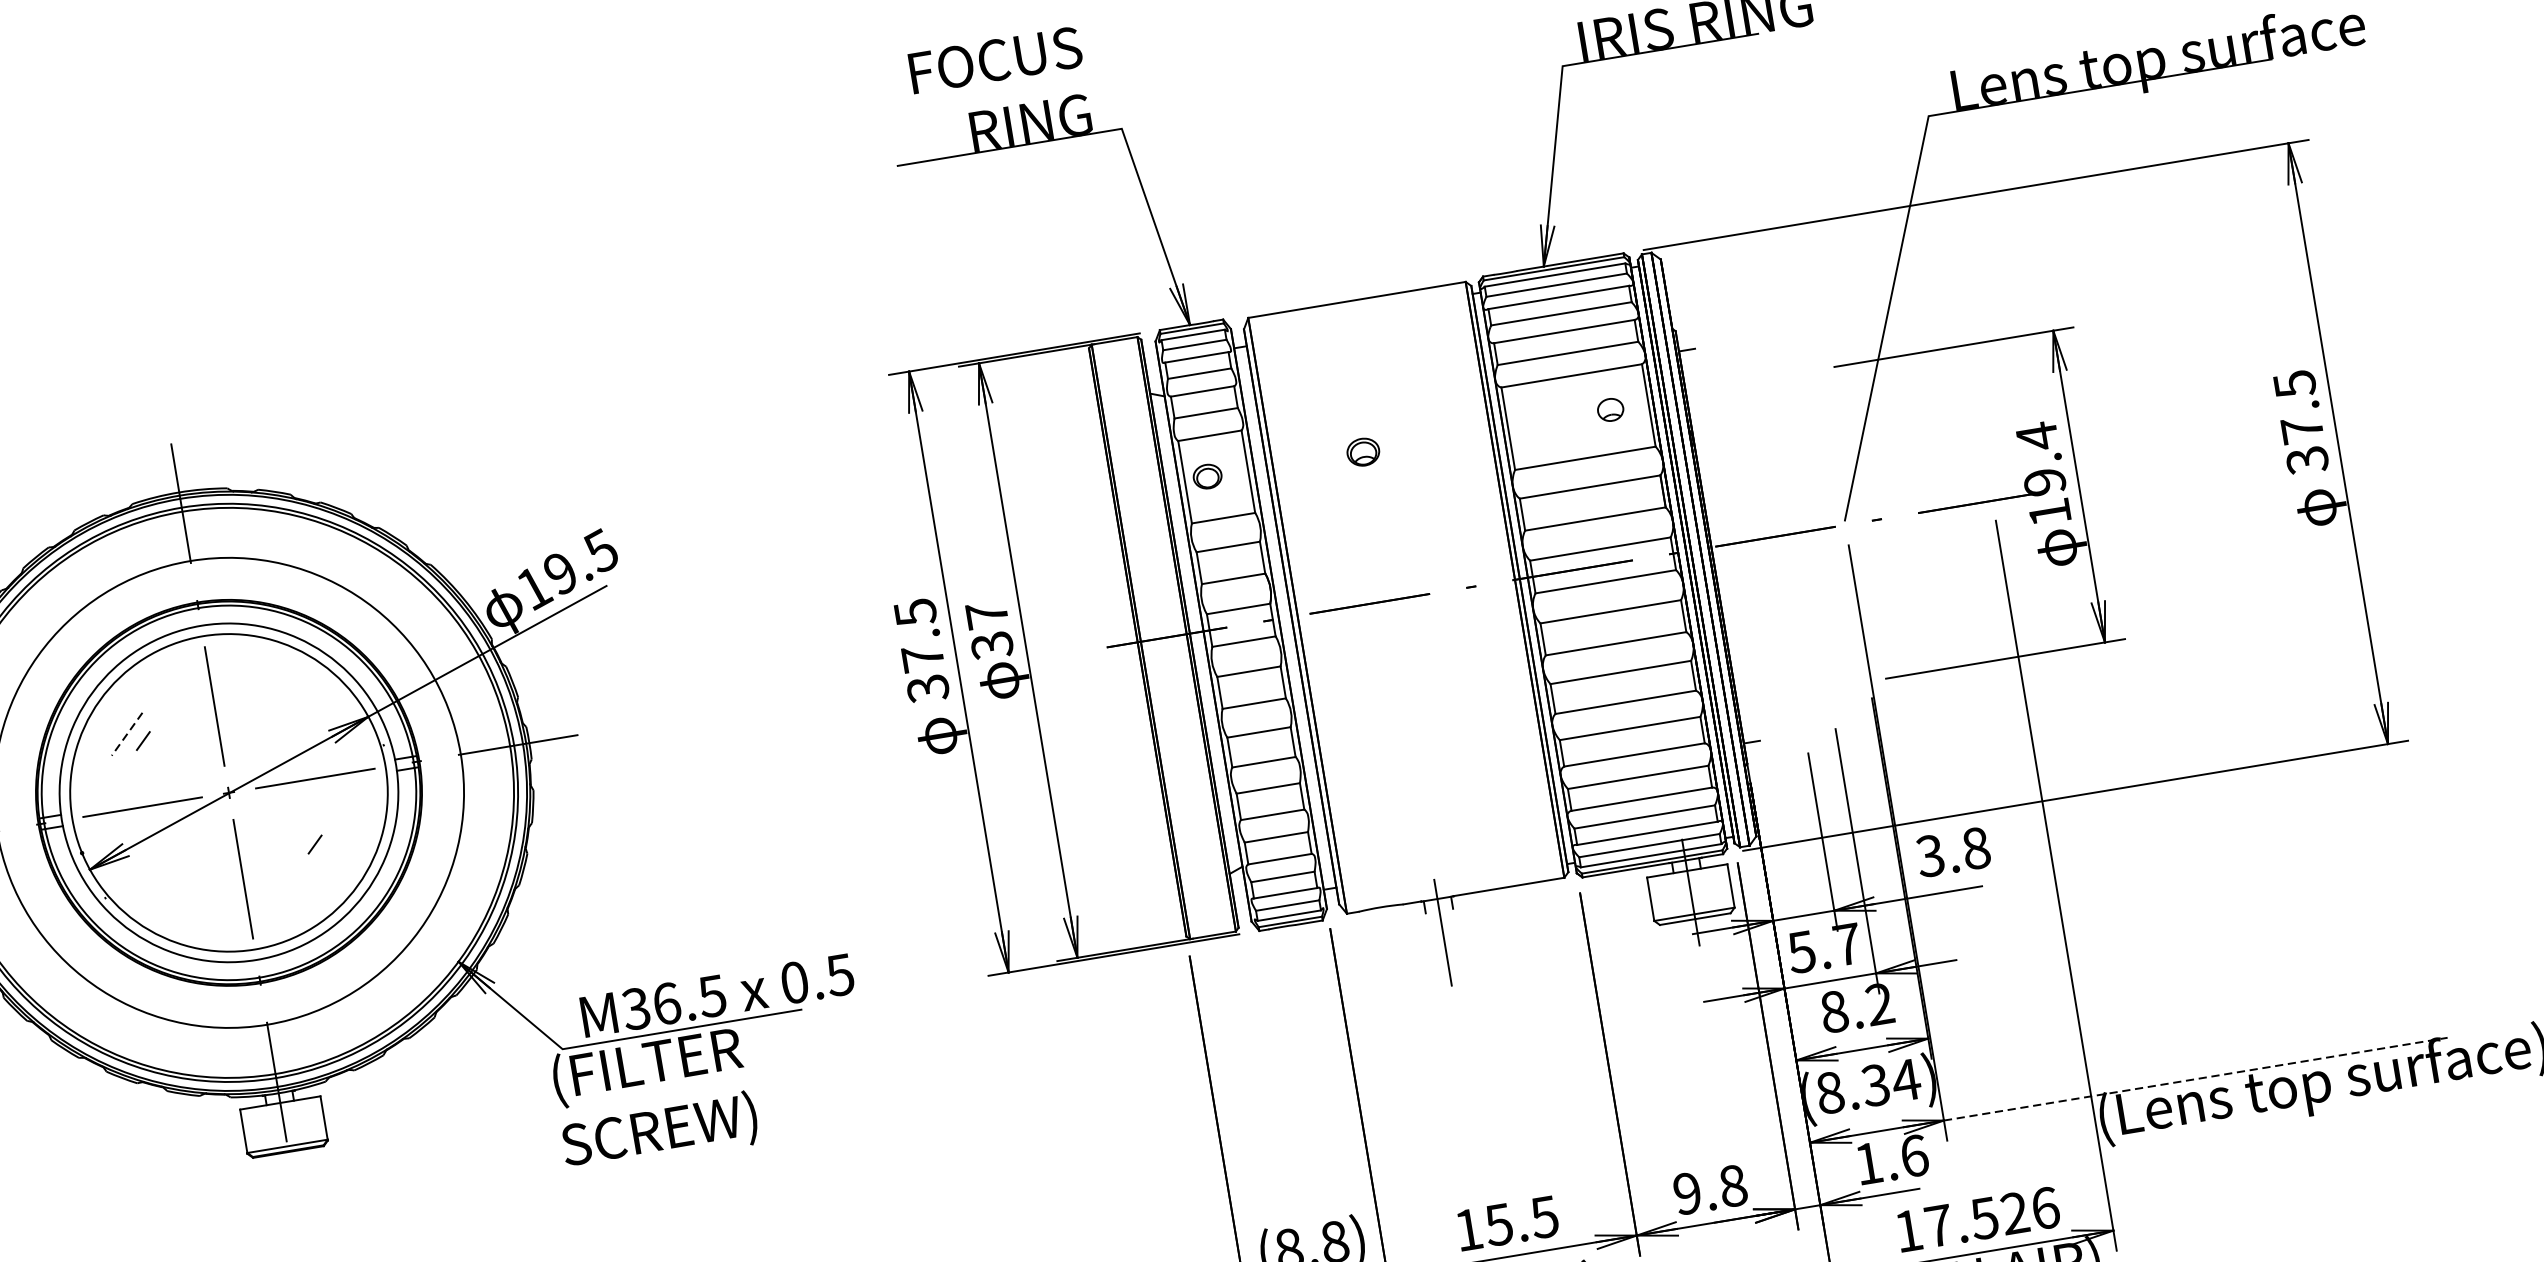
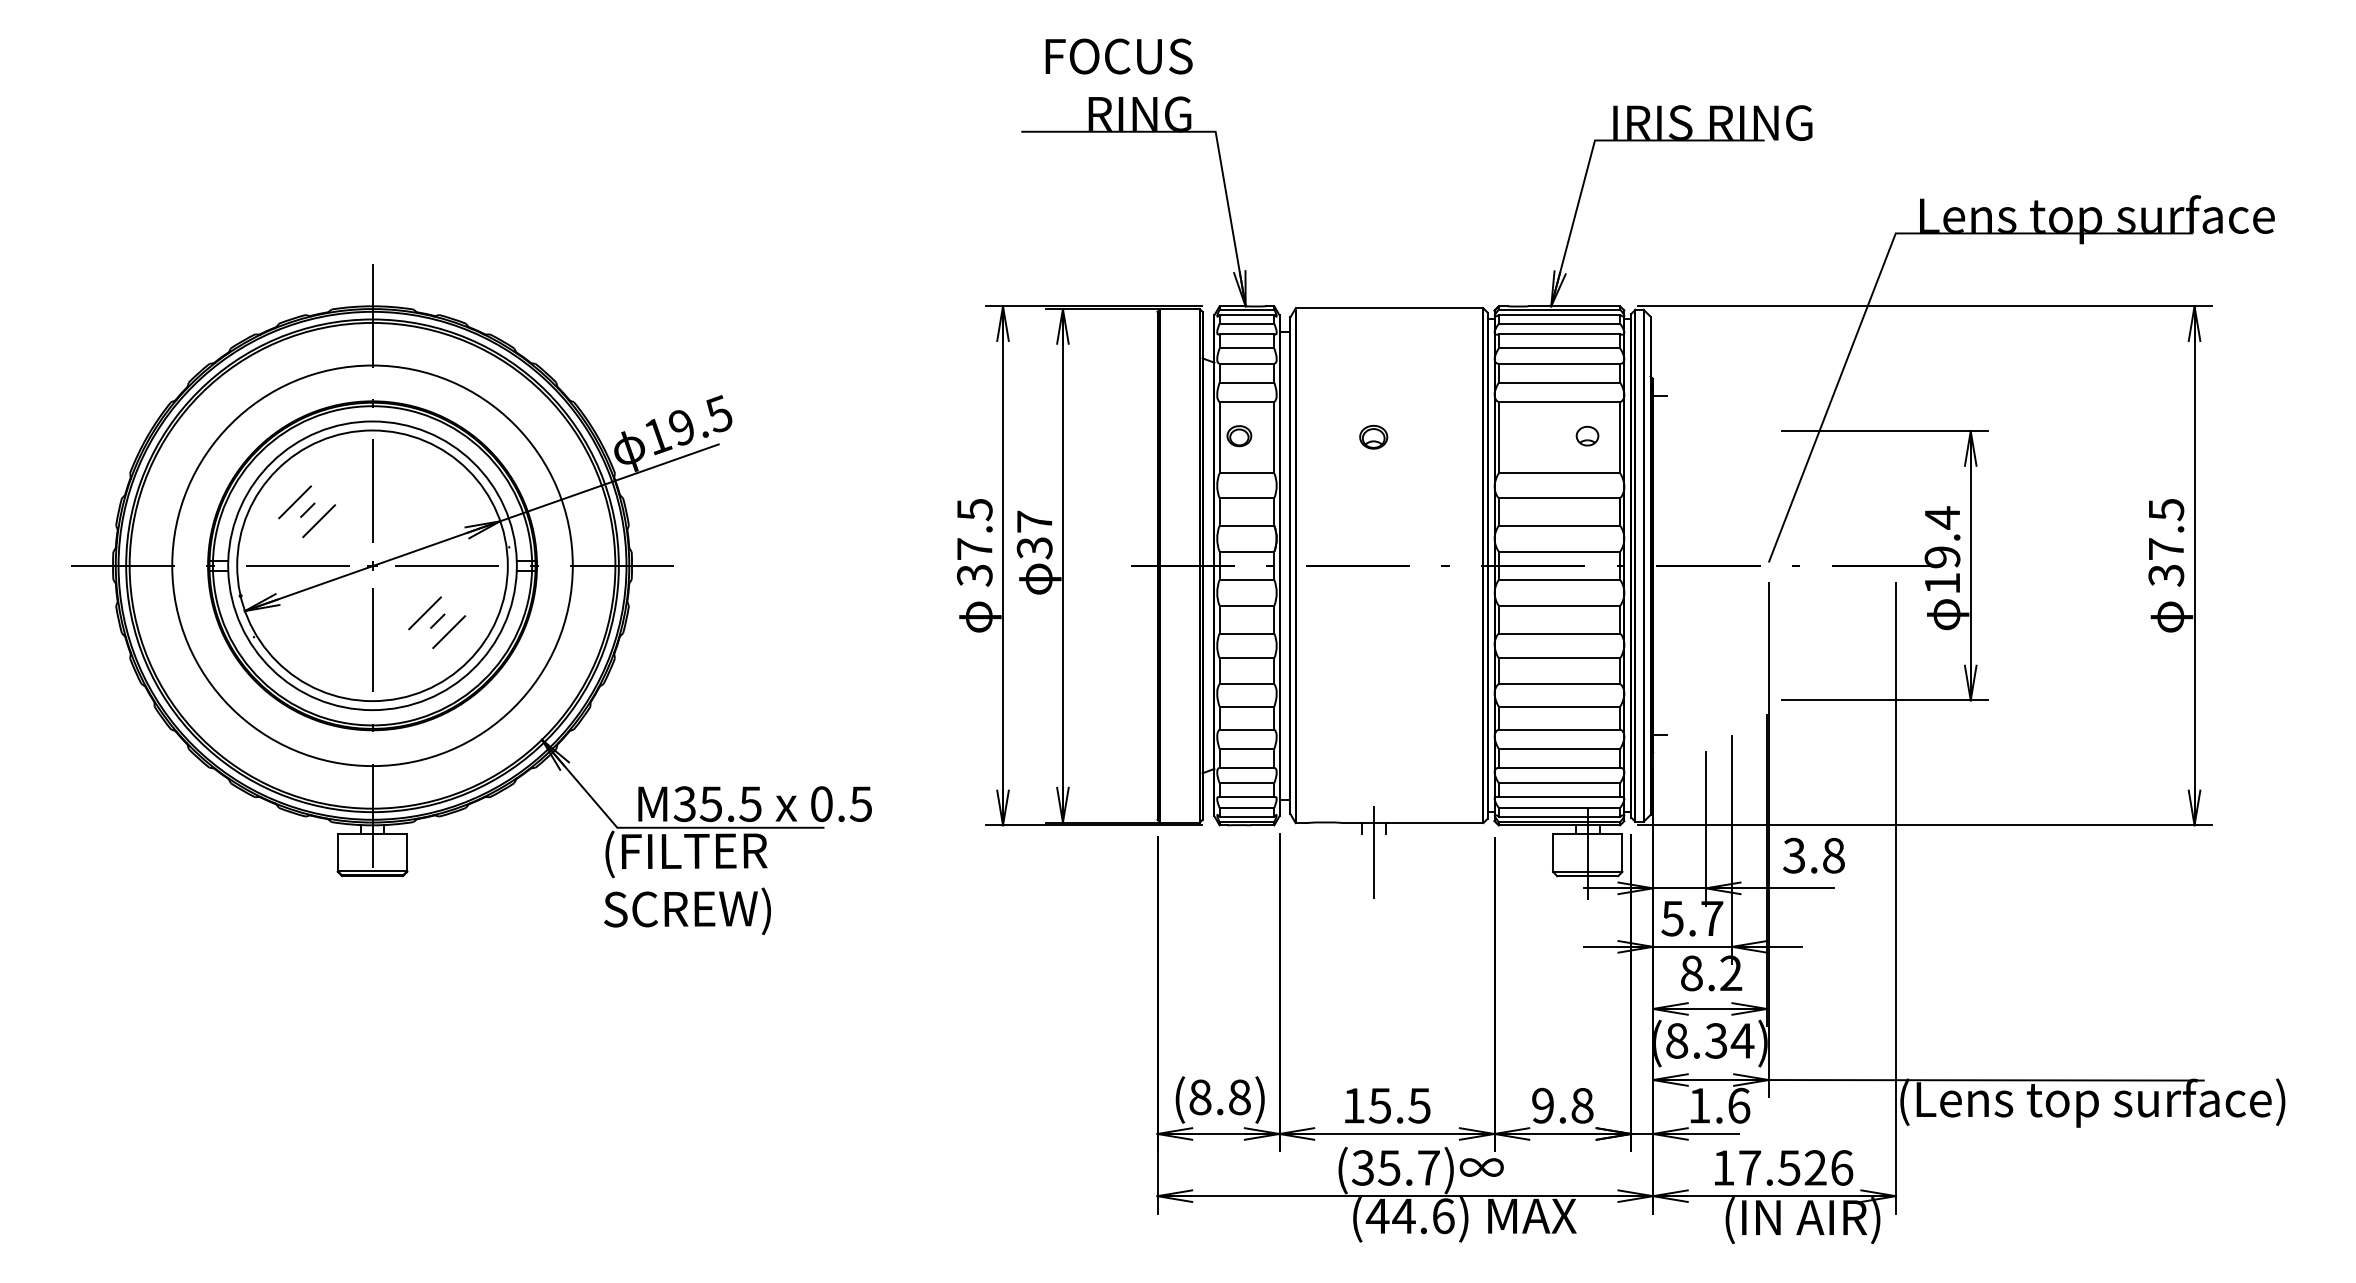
line: (126, 734) -> (294, 502), dashed -> solid
line: (159, 751) -> (319, 521), added
line: (298, 838) -> (424, 613), added
line: (330, 855) -> (449, 632), added
text: (665, 1004) -> (710, 804), M36.5 -> M35.5
line: (2196, 1079) -> (1986, 1080), dashed -> solid

